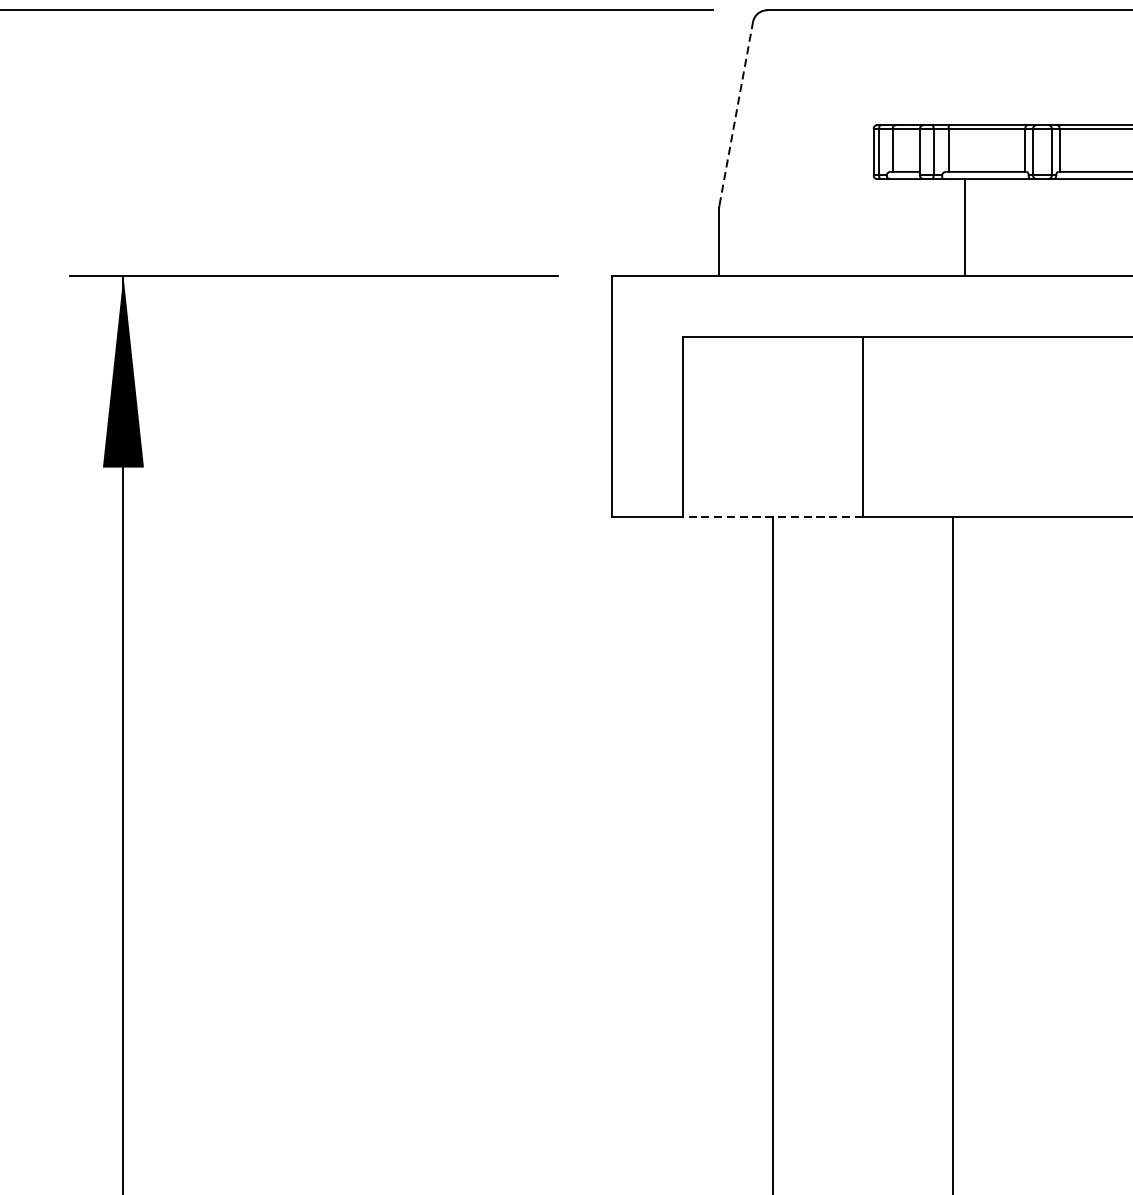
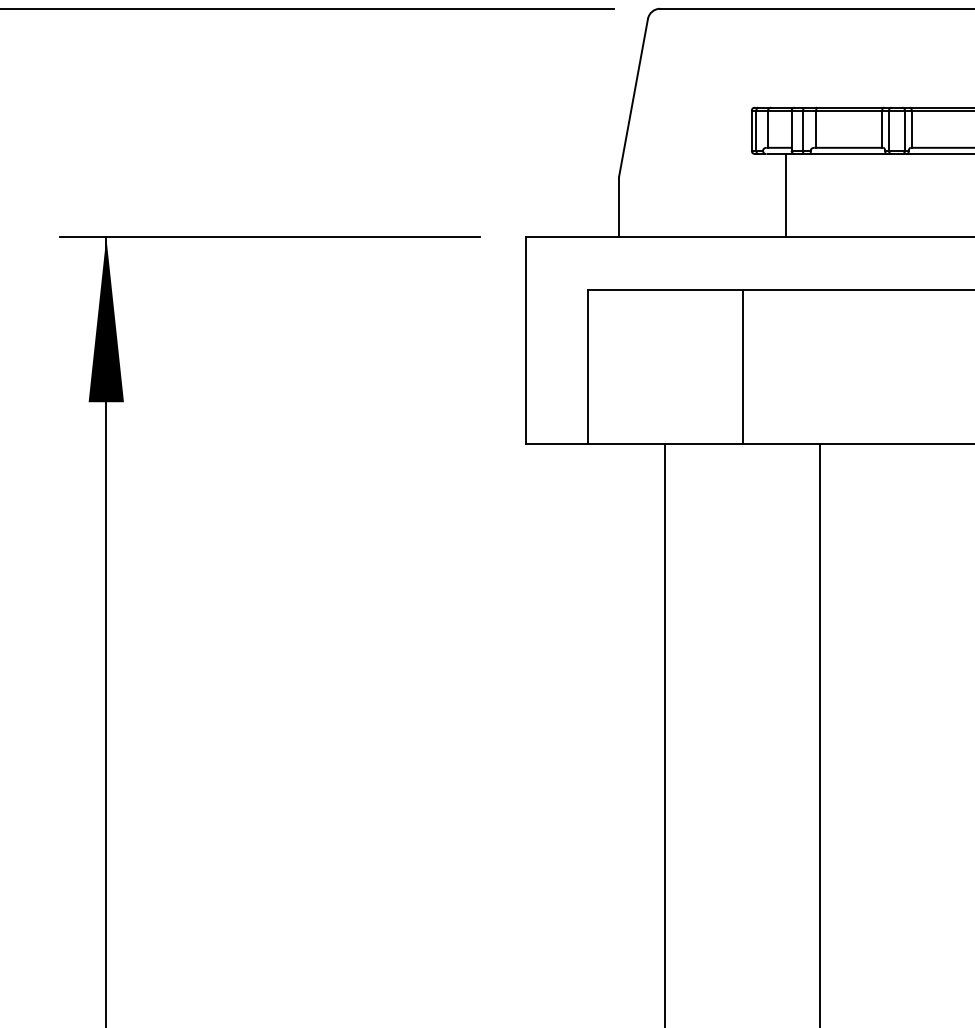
line: (736, 113) -> (633, 97), dashed -> solid
line: (965, 227) -> (785, 195), moved
line: (772, 516) -> (664, 444), dashed -> solid

